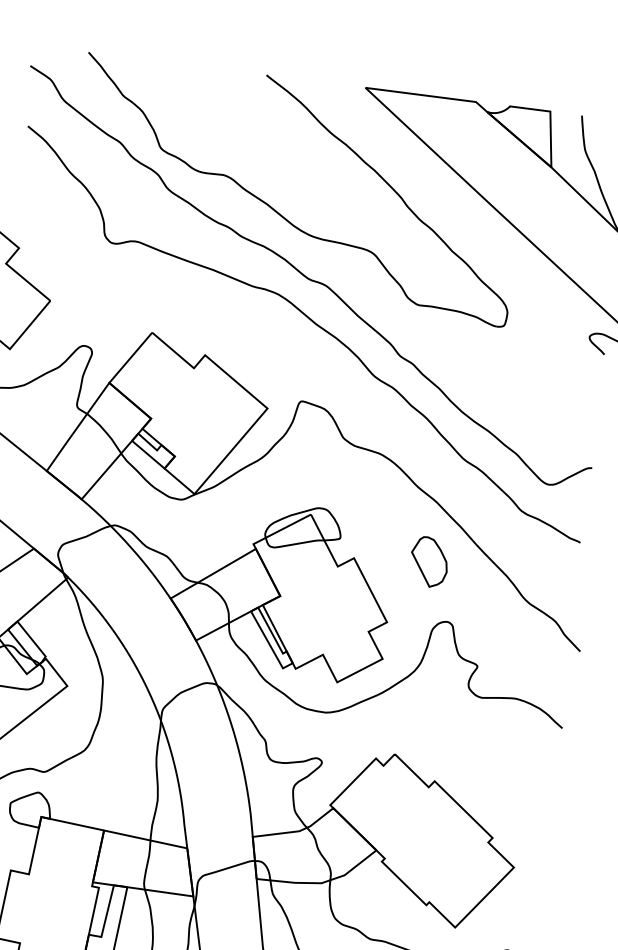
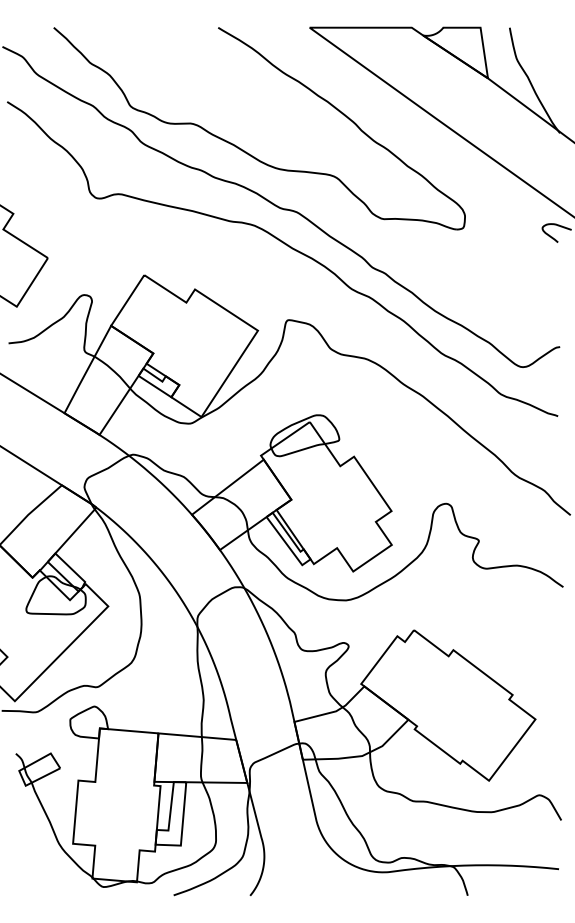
part: (428, 562) -> (422, 451), removed

